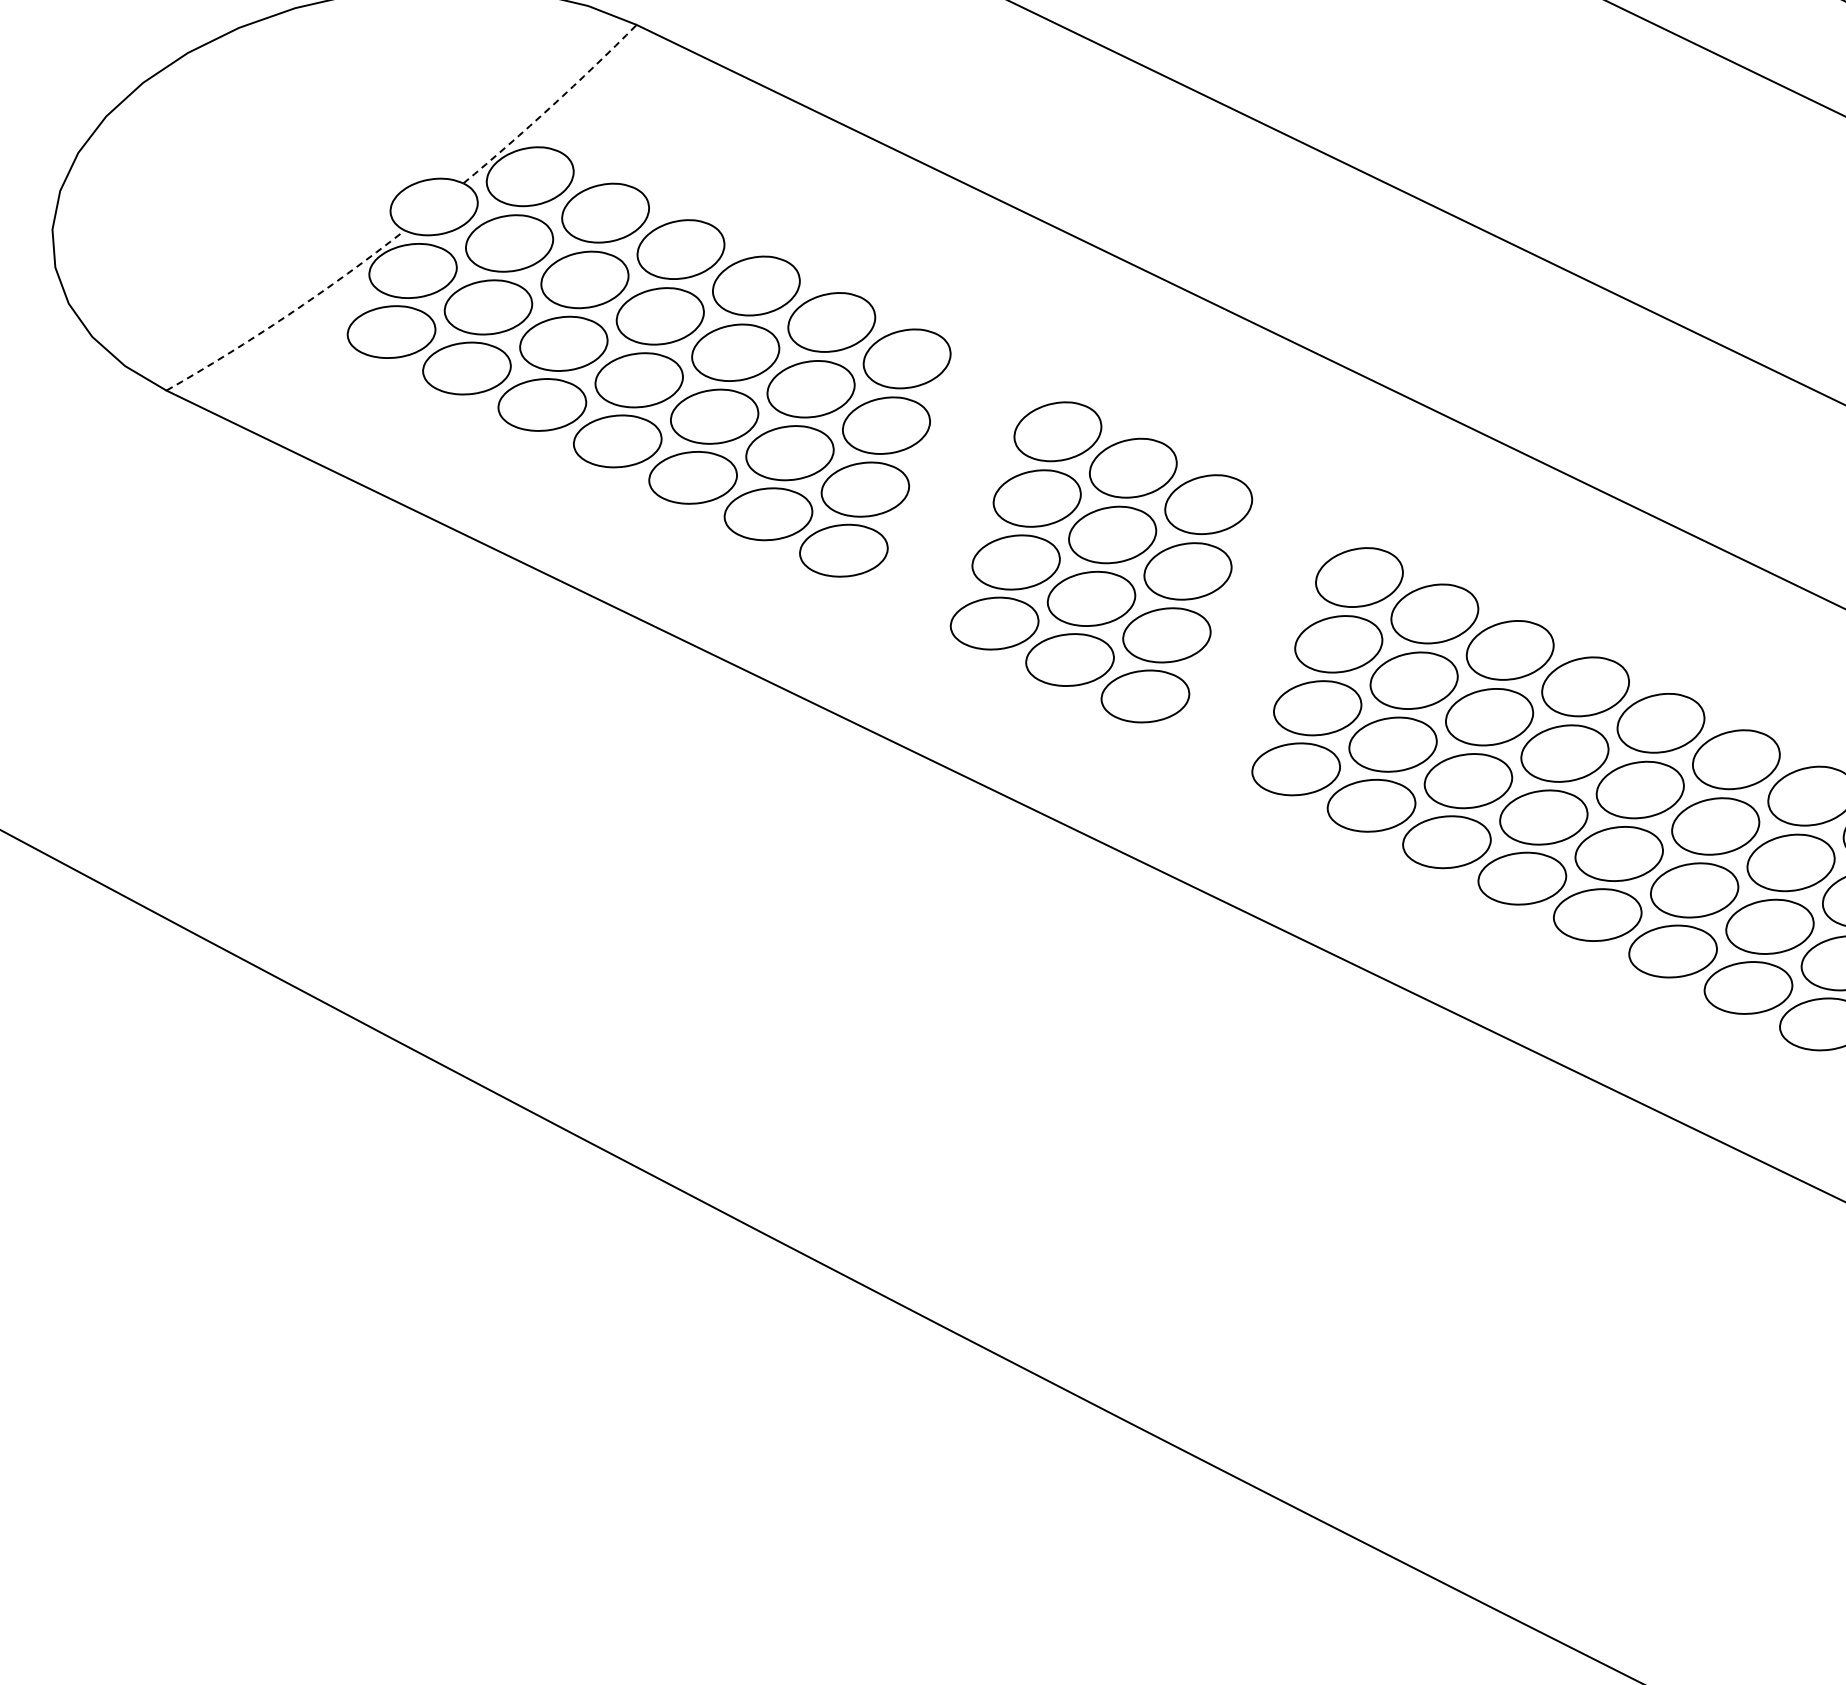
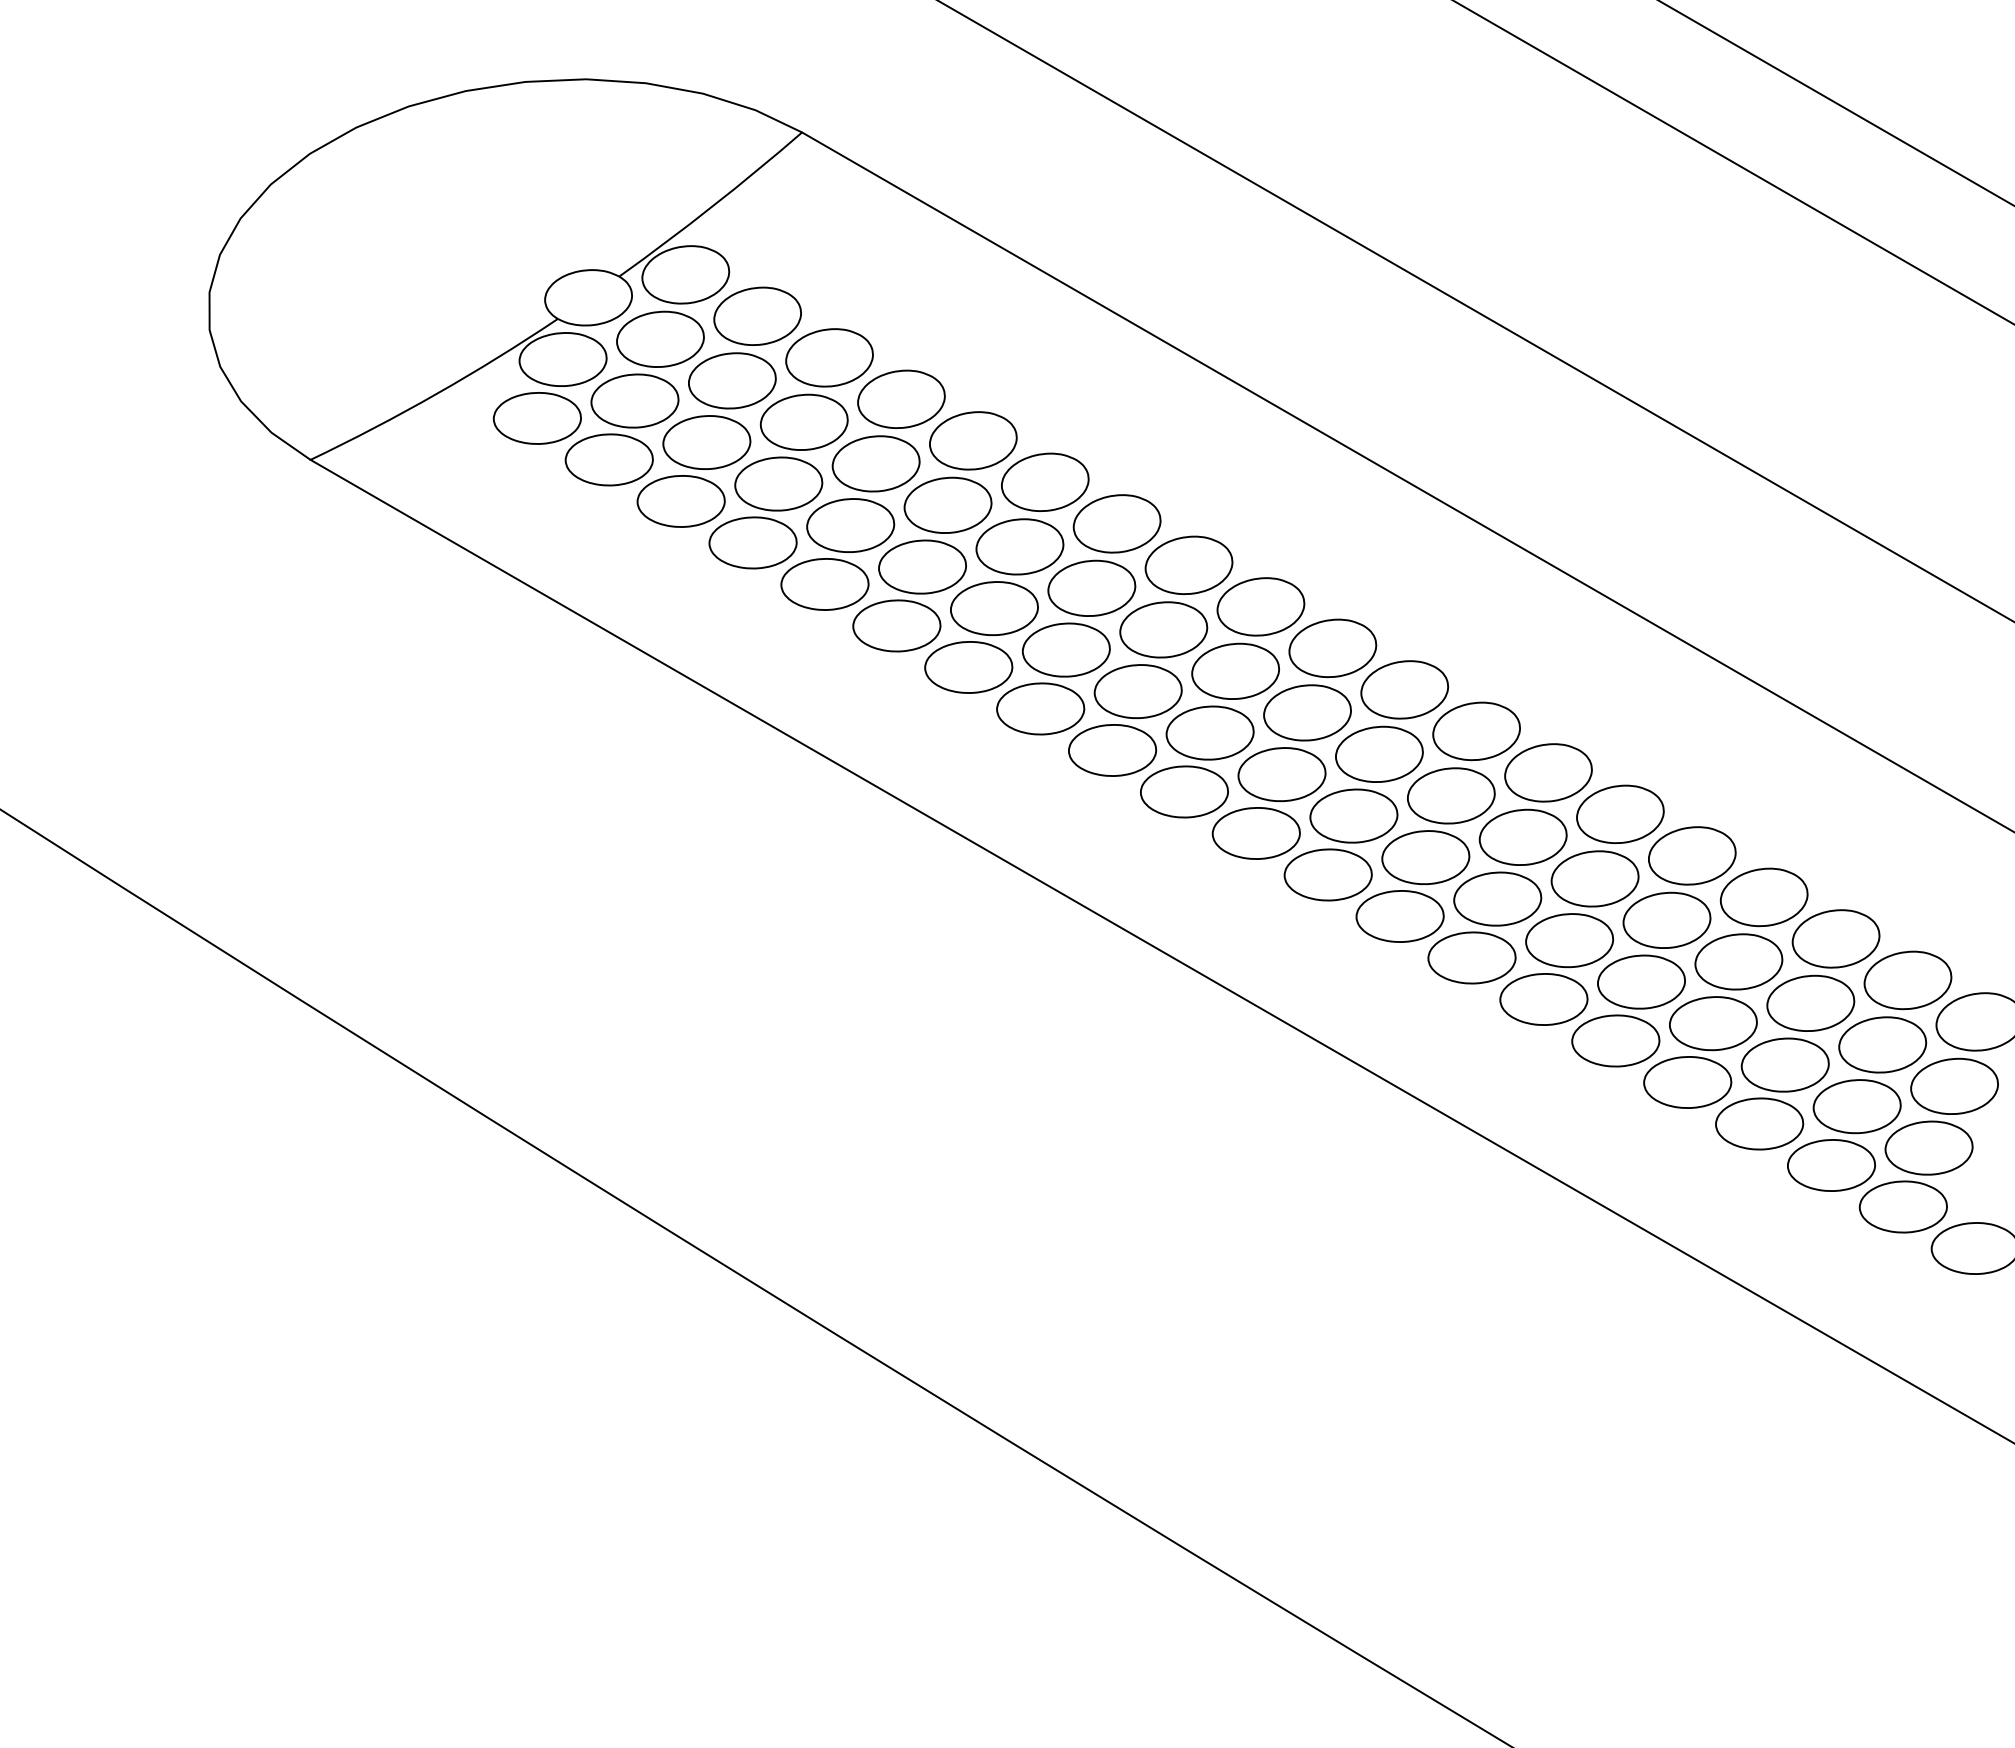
arc: (552, 106) -> (712, 206), dashed -> solid
arc: (288, 314) -> (436, 393), dashed -> solid
part: (950, 489) -> (1078, 614), added
part: (1251, 635) -> (1365, 780), added

